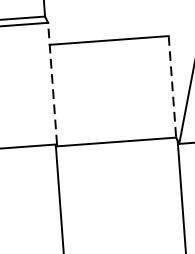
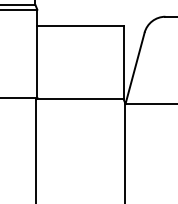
line: (52, 83) -> (37, 53), dashed -> solid
line: (172, 86) -> (123, 62), dashed -> solid

